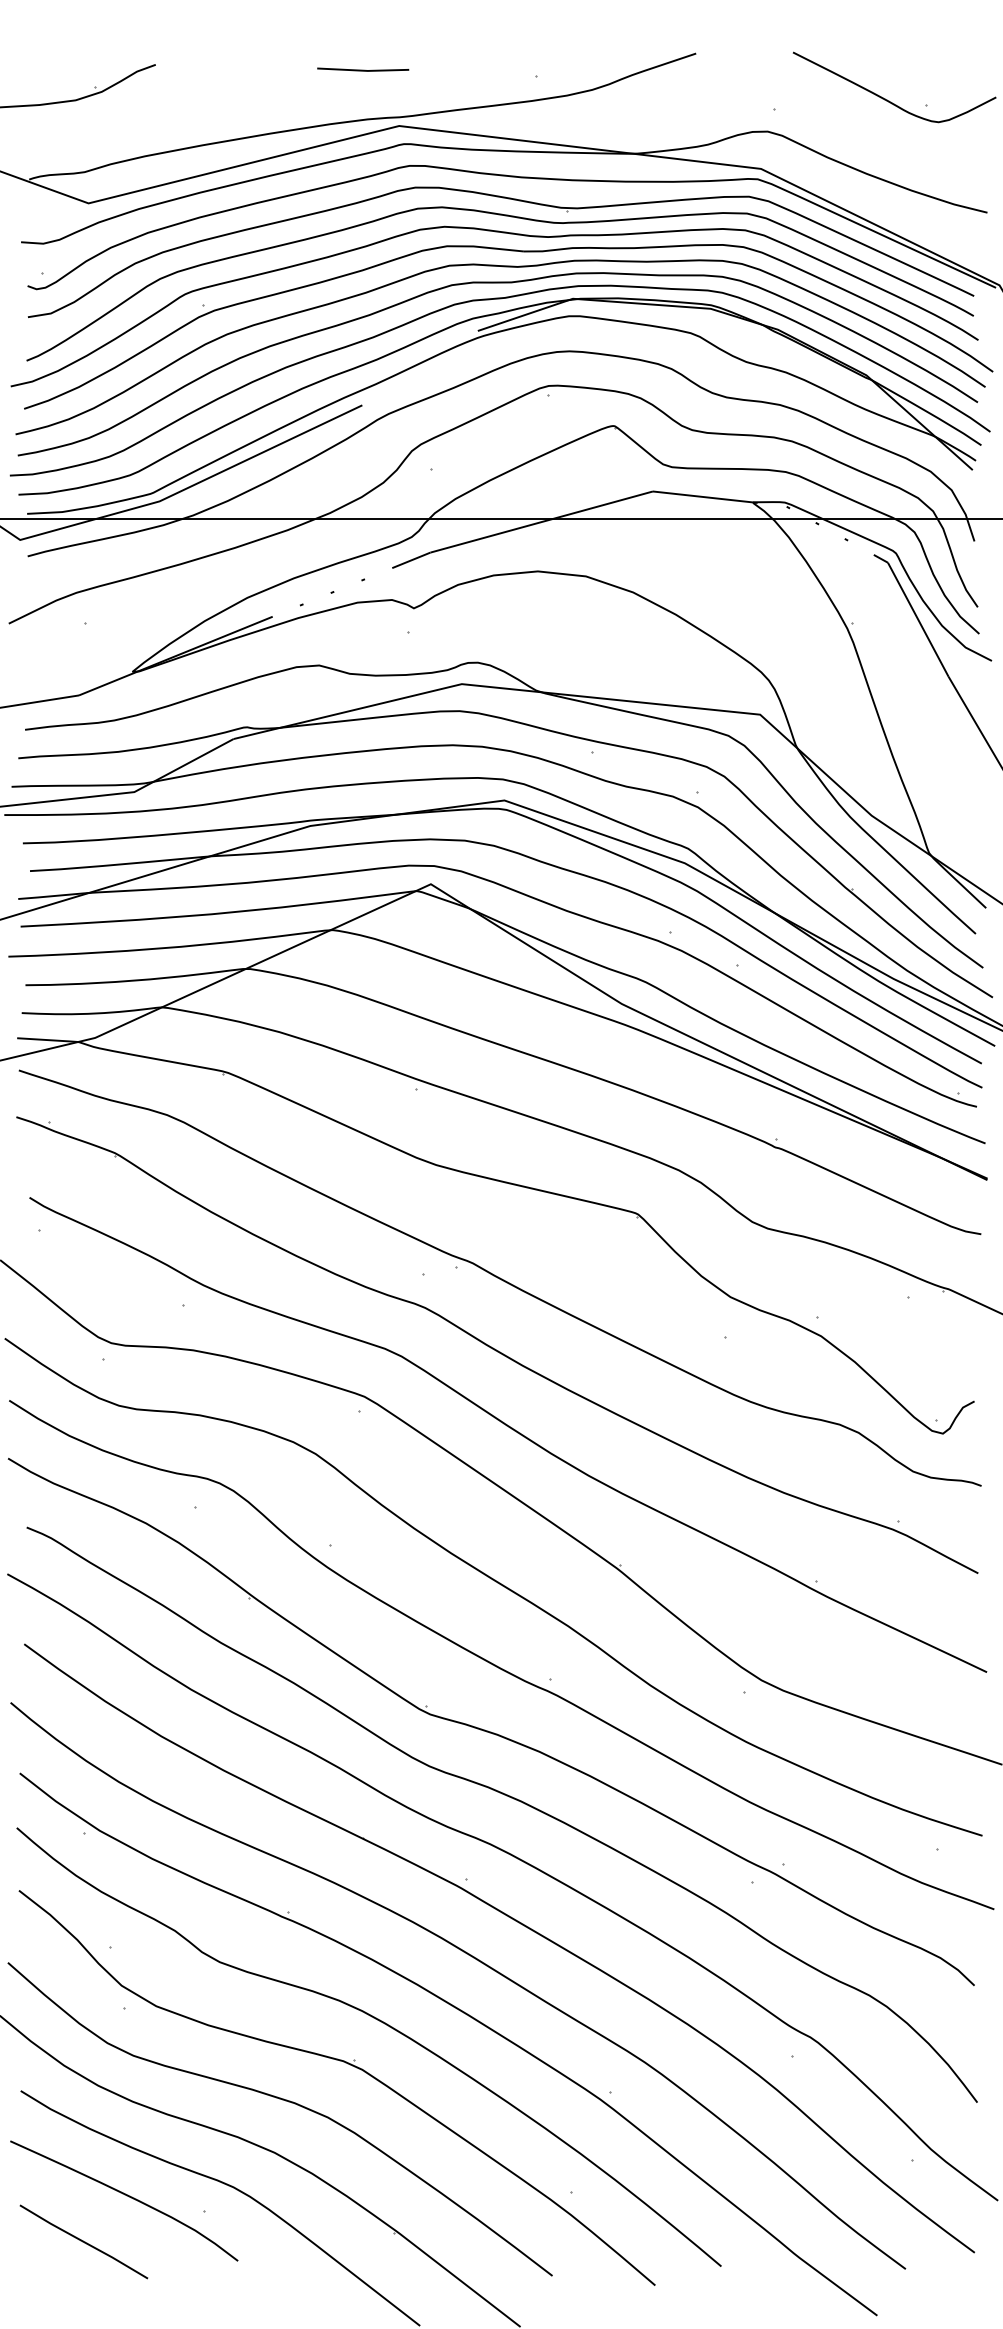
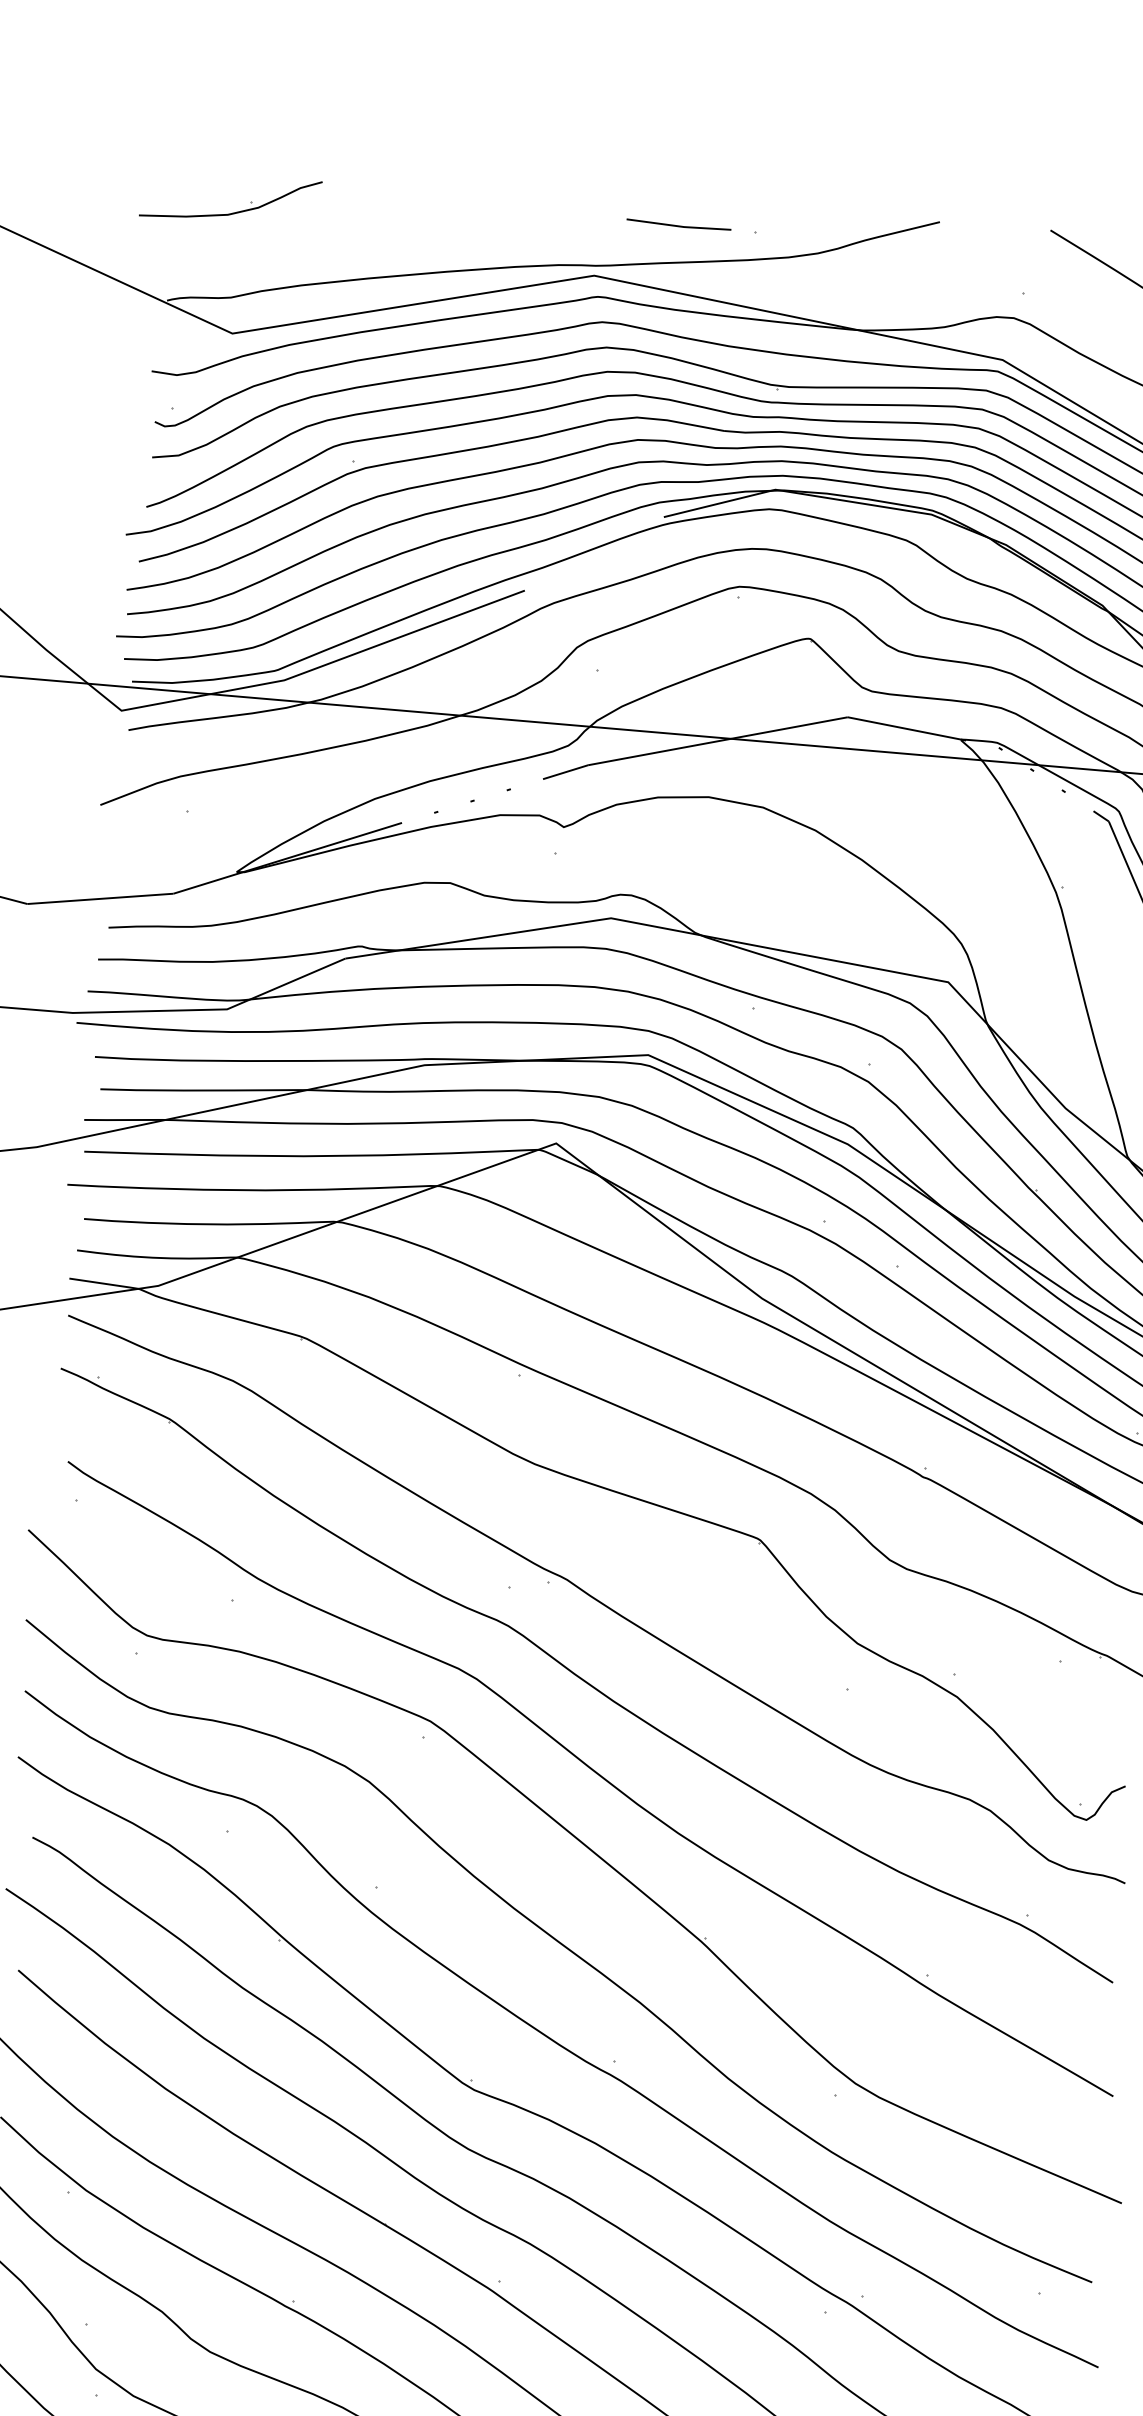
line: (363, 69) -> (679, 224), moved

